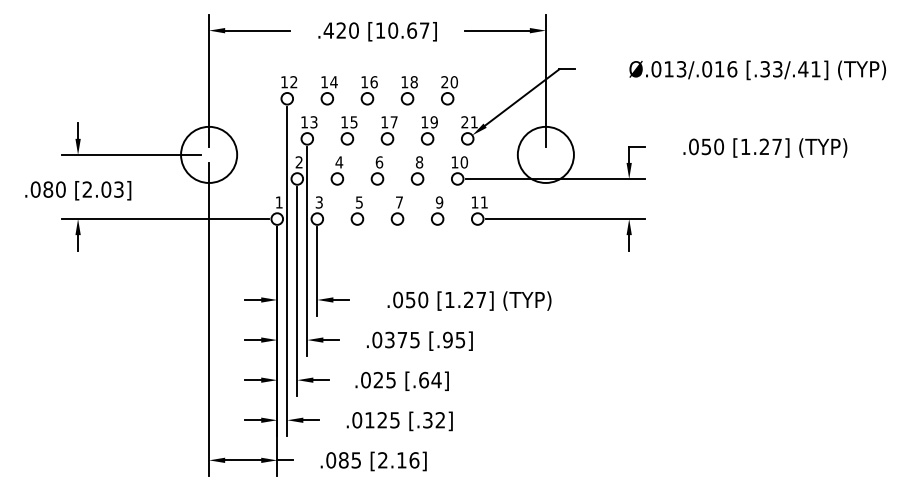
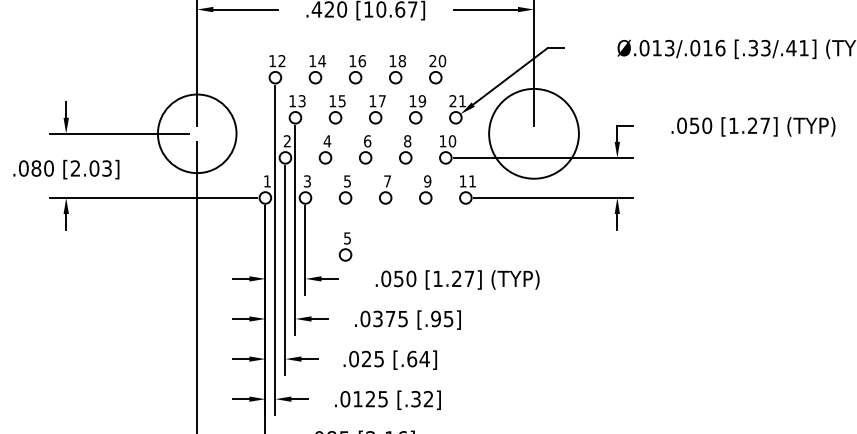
circle: (209, 154) -> (197, 133), size x1.4
circle: (545, 154) -> (533, 133), size x1.6
part: (357, 267) -> (345, 246), added

